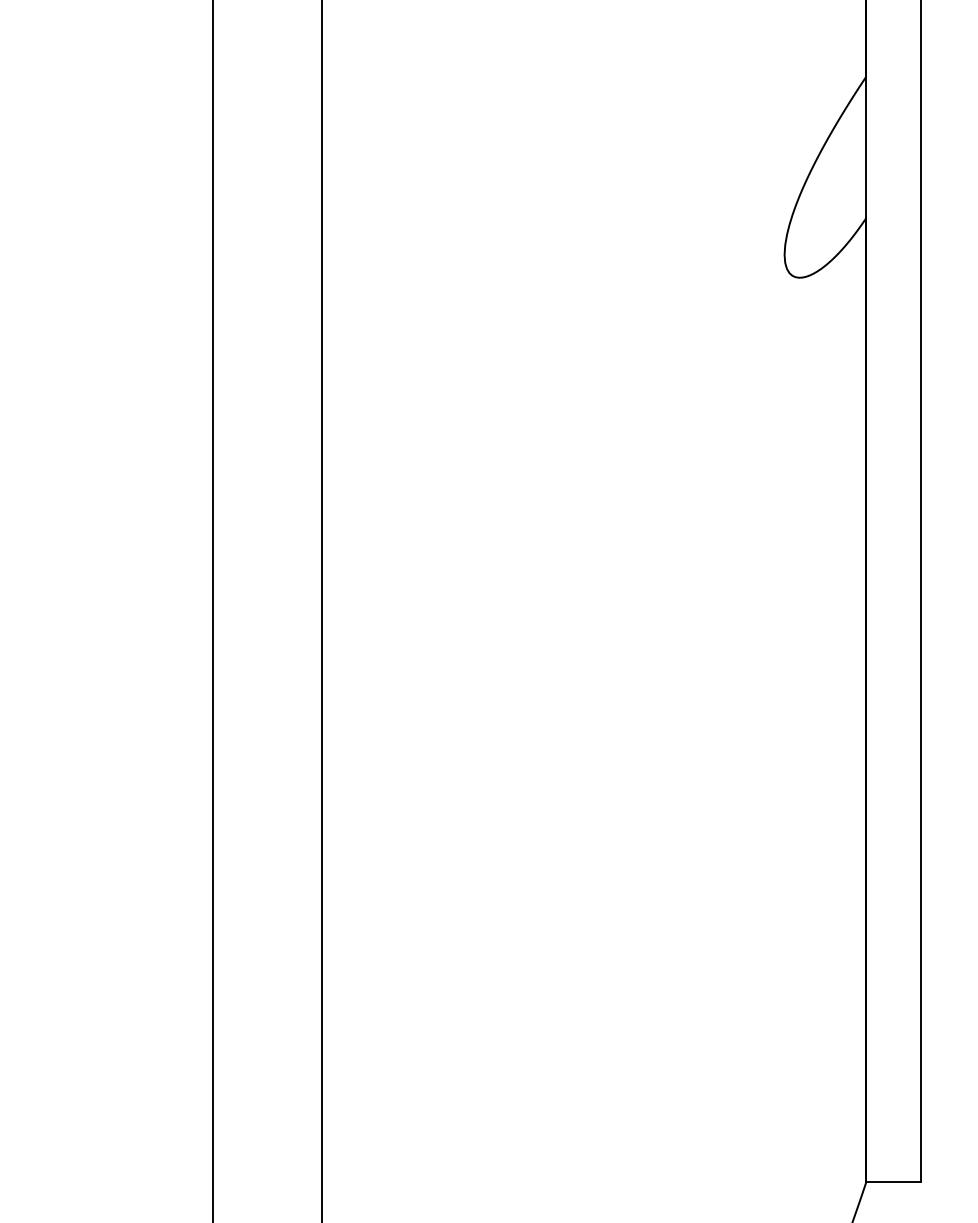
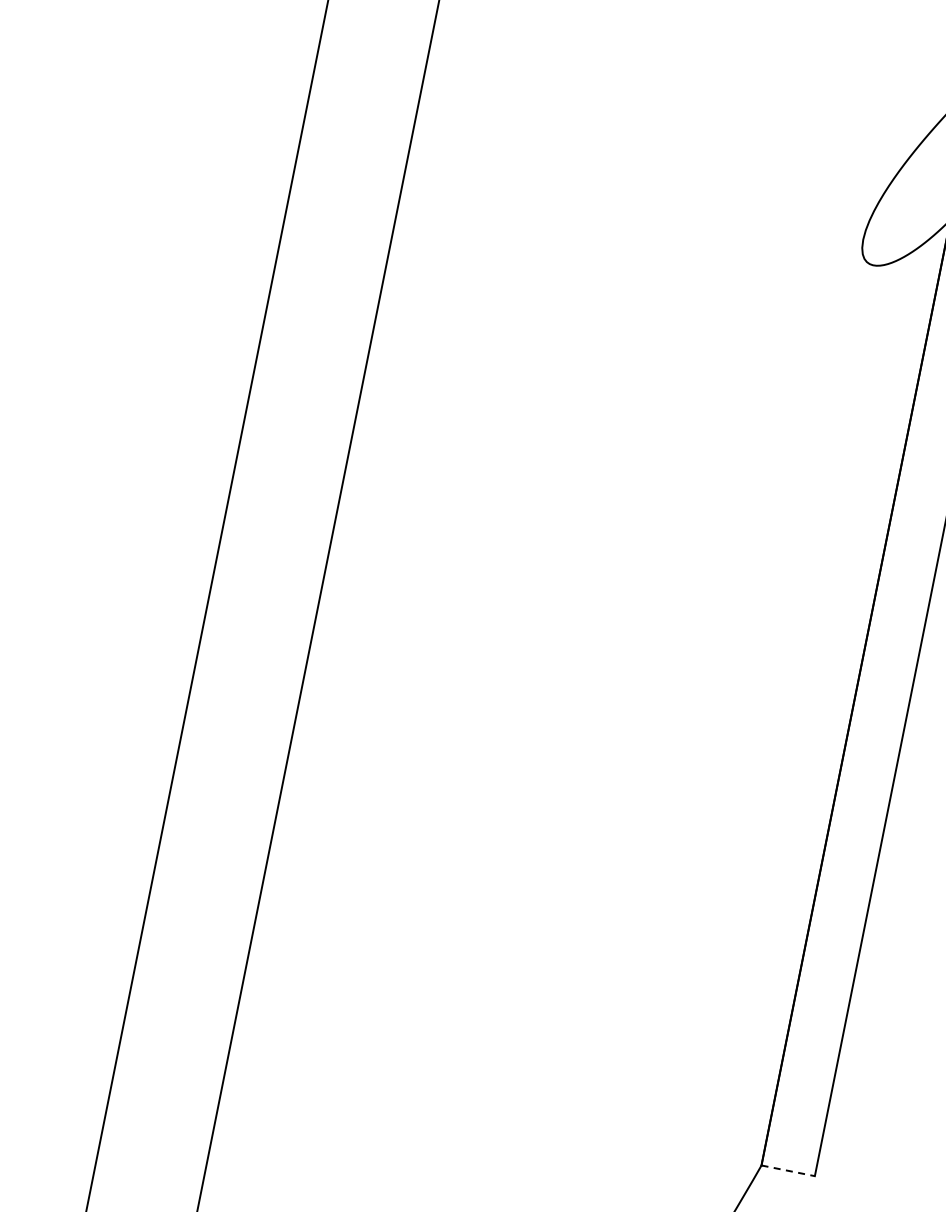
line: (893, 1182) -> (788, 1170), solid -> dashed

